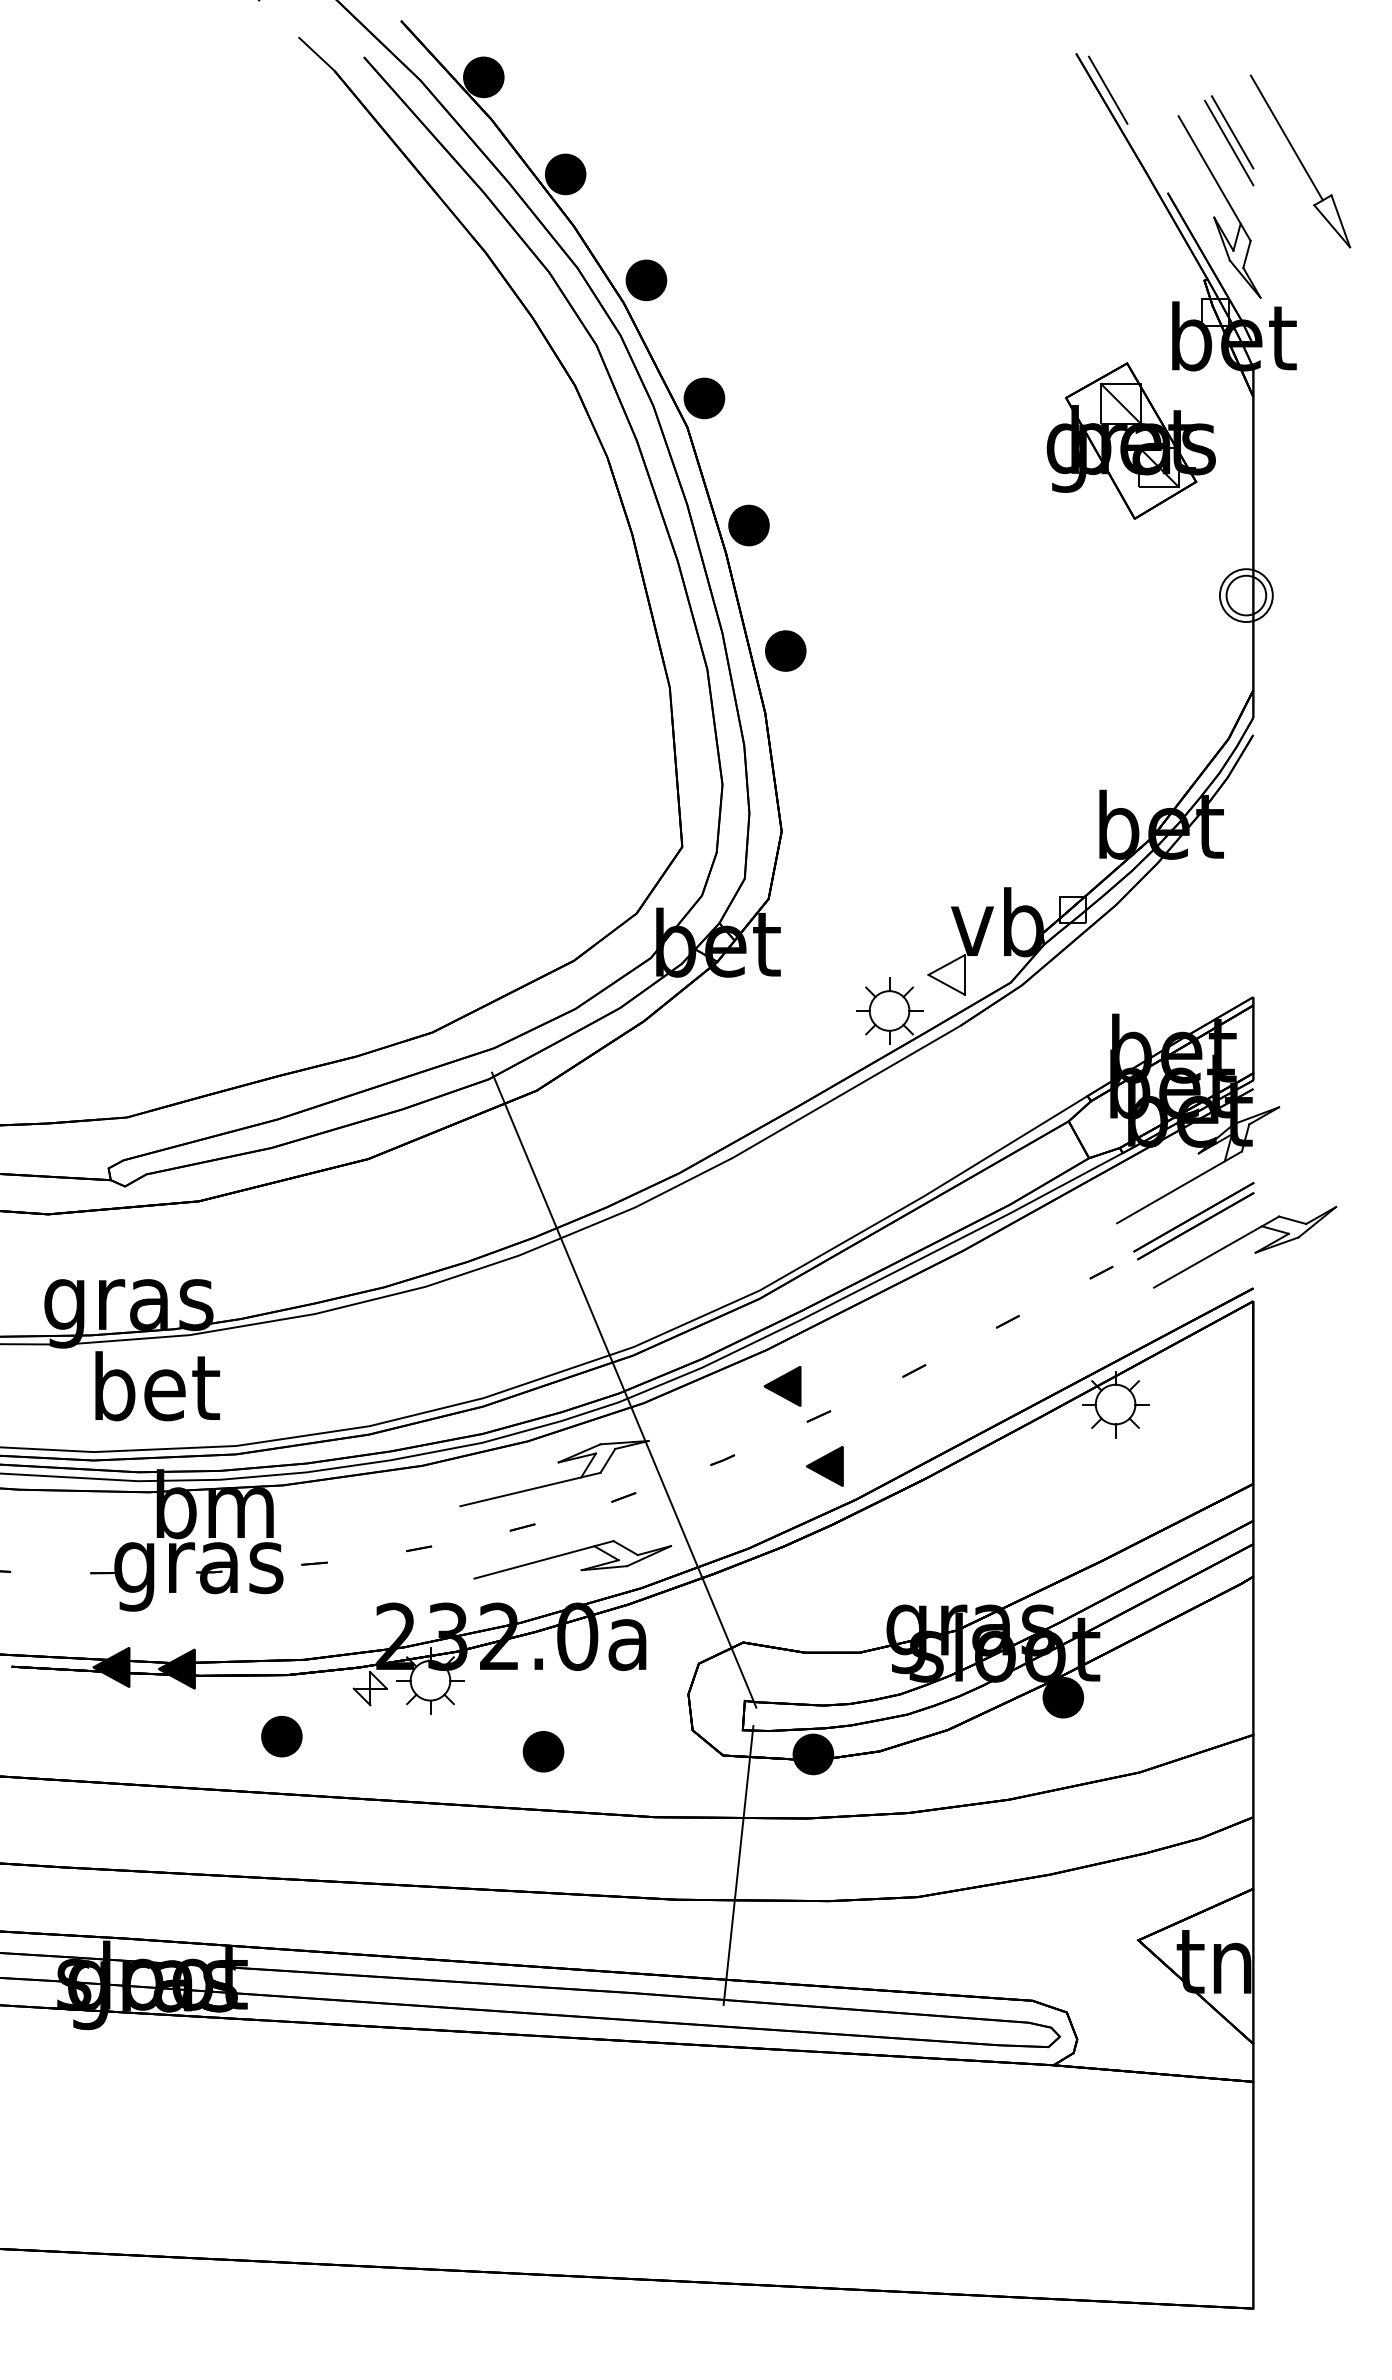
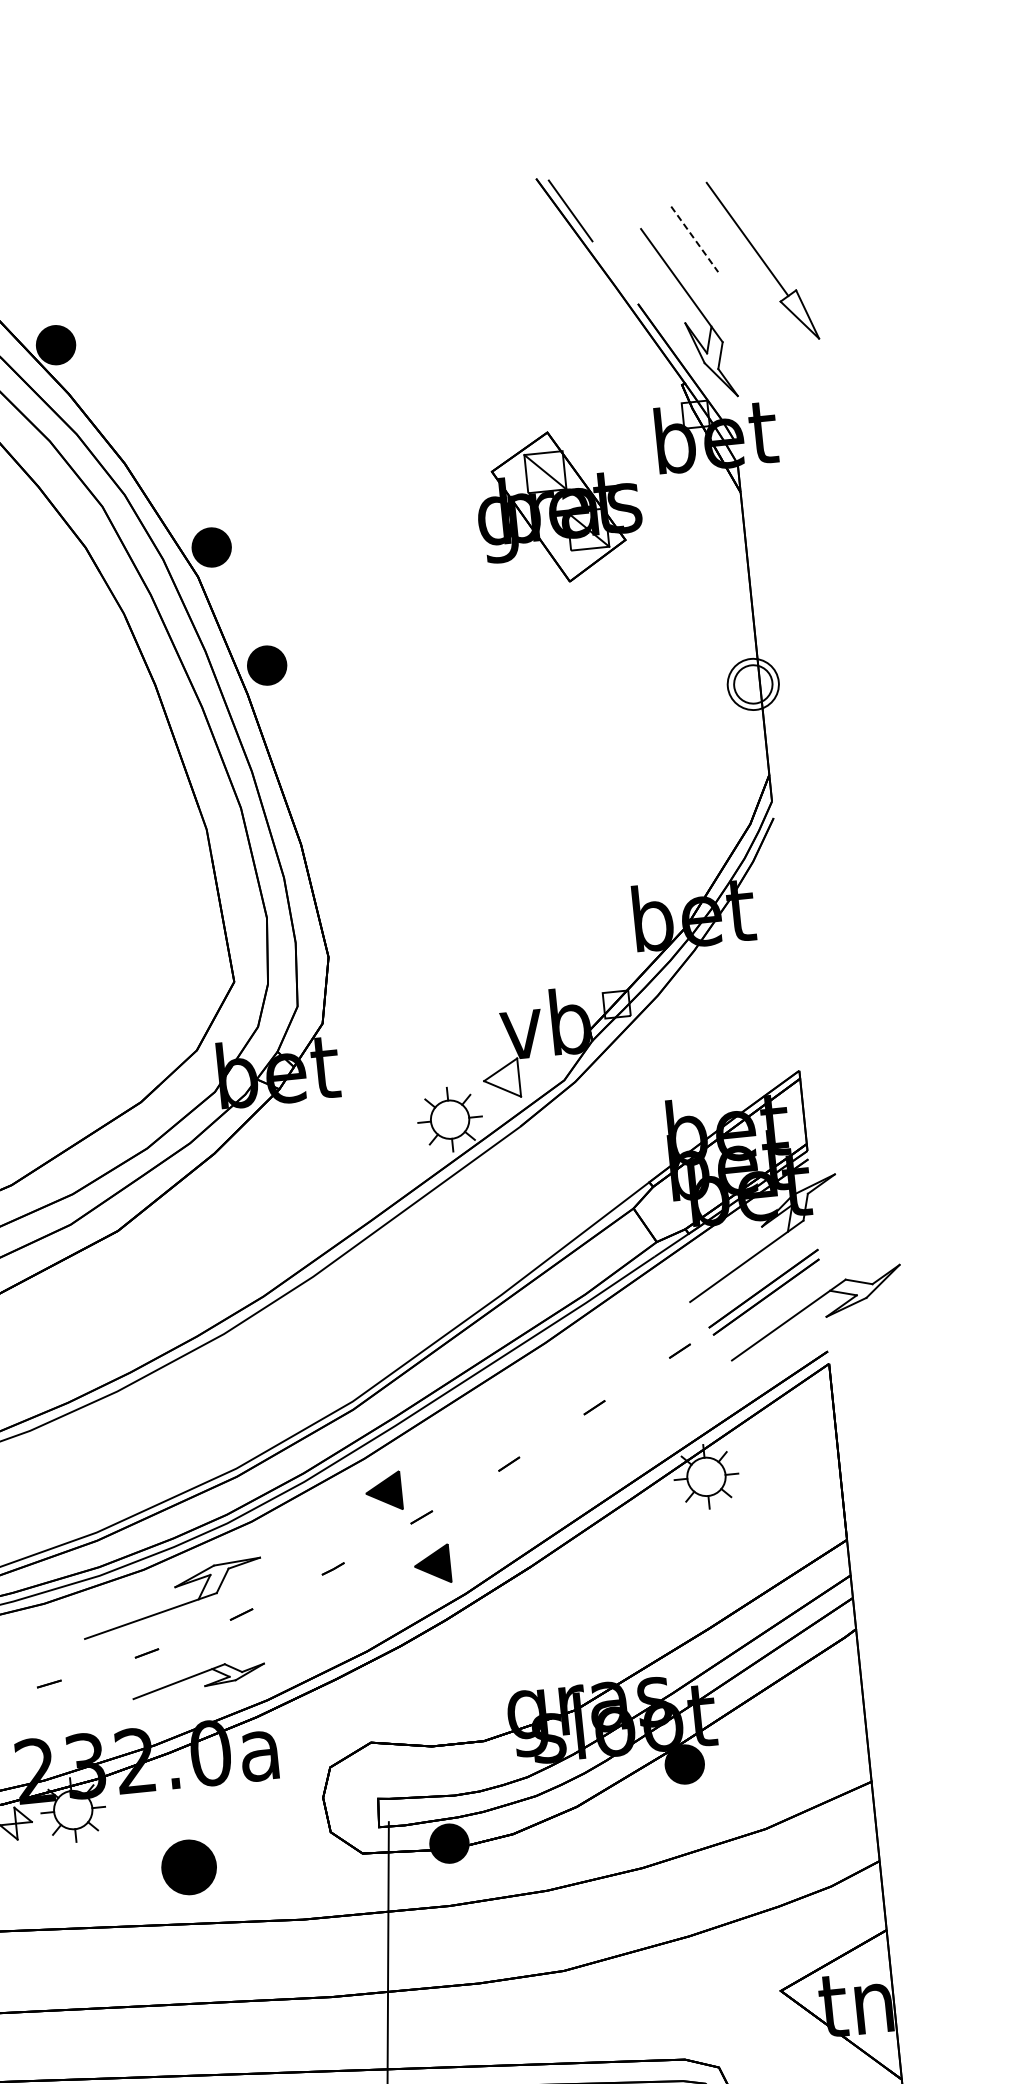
line: (1232, 132) -> (694, 239), solid -> dashed
line: (1229, 142) -> (692, 249), removed
part: (646, 280) -> (144, 439), removed
part: (1130, 440) -> (558, 506), moved
part: (785, 650) -> (314, 782), removed
line: (624, 1389) -> (231, 1510), removed
part: (572, 1559) -> (198, 1679), size x0.7
part: (543, 1751) -> (189, 1867), size x1.4

